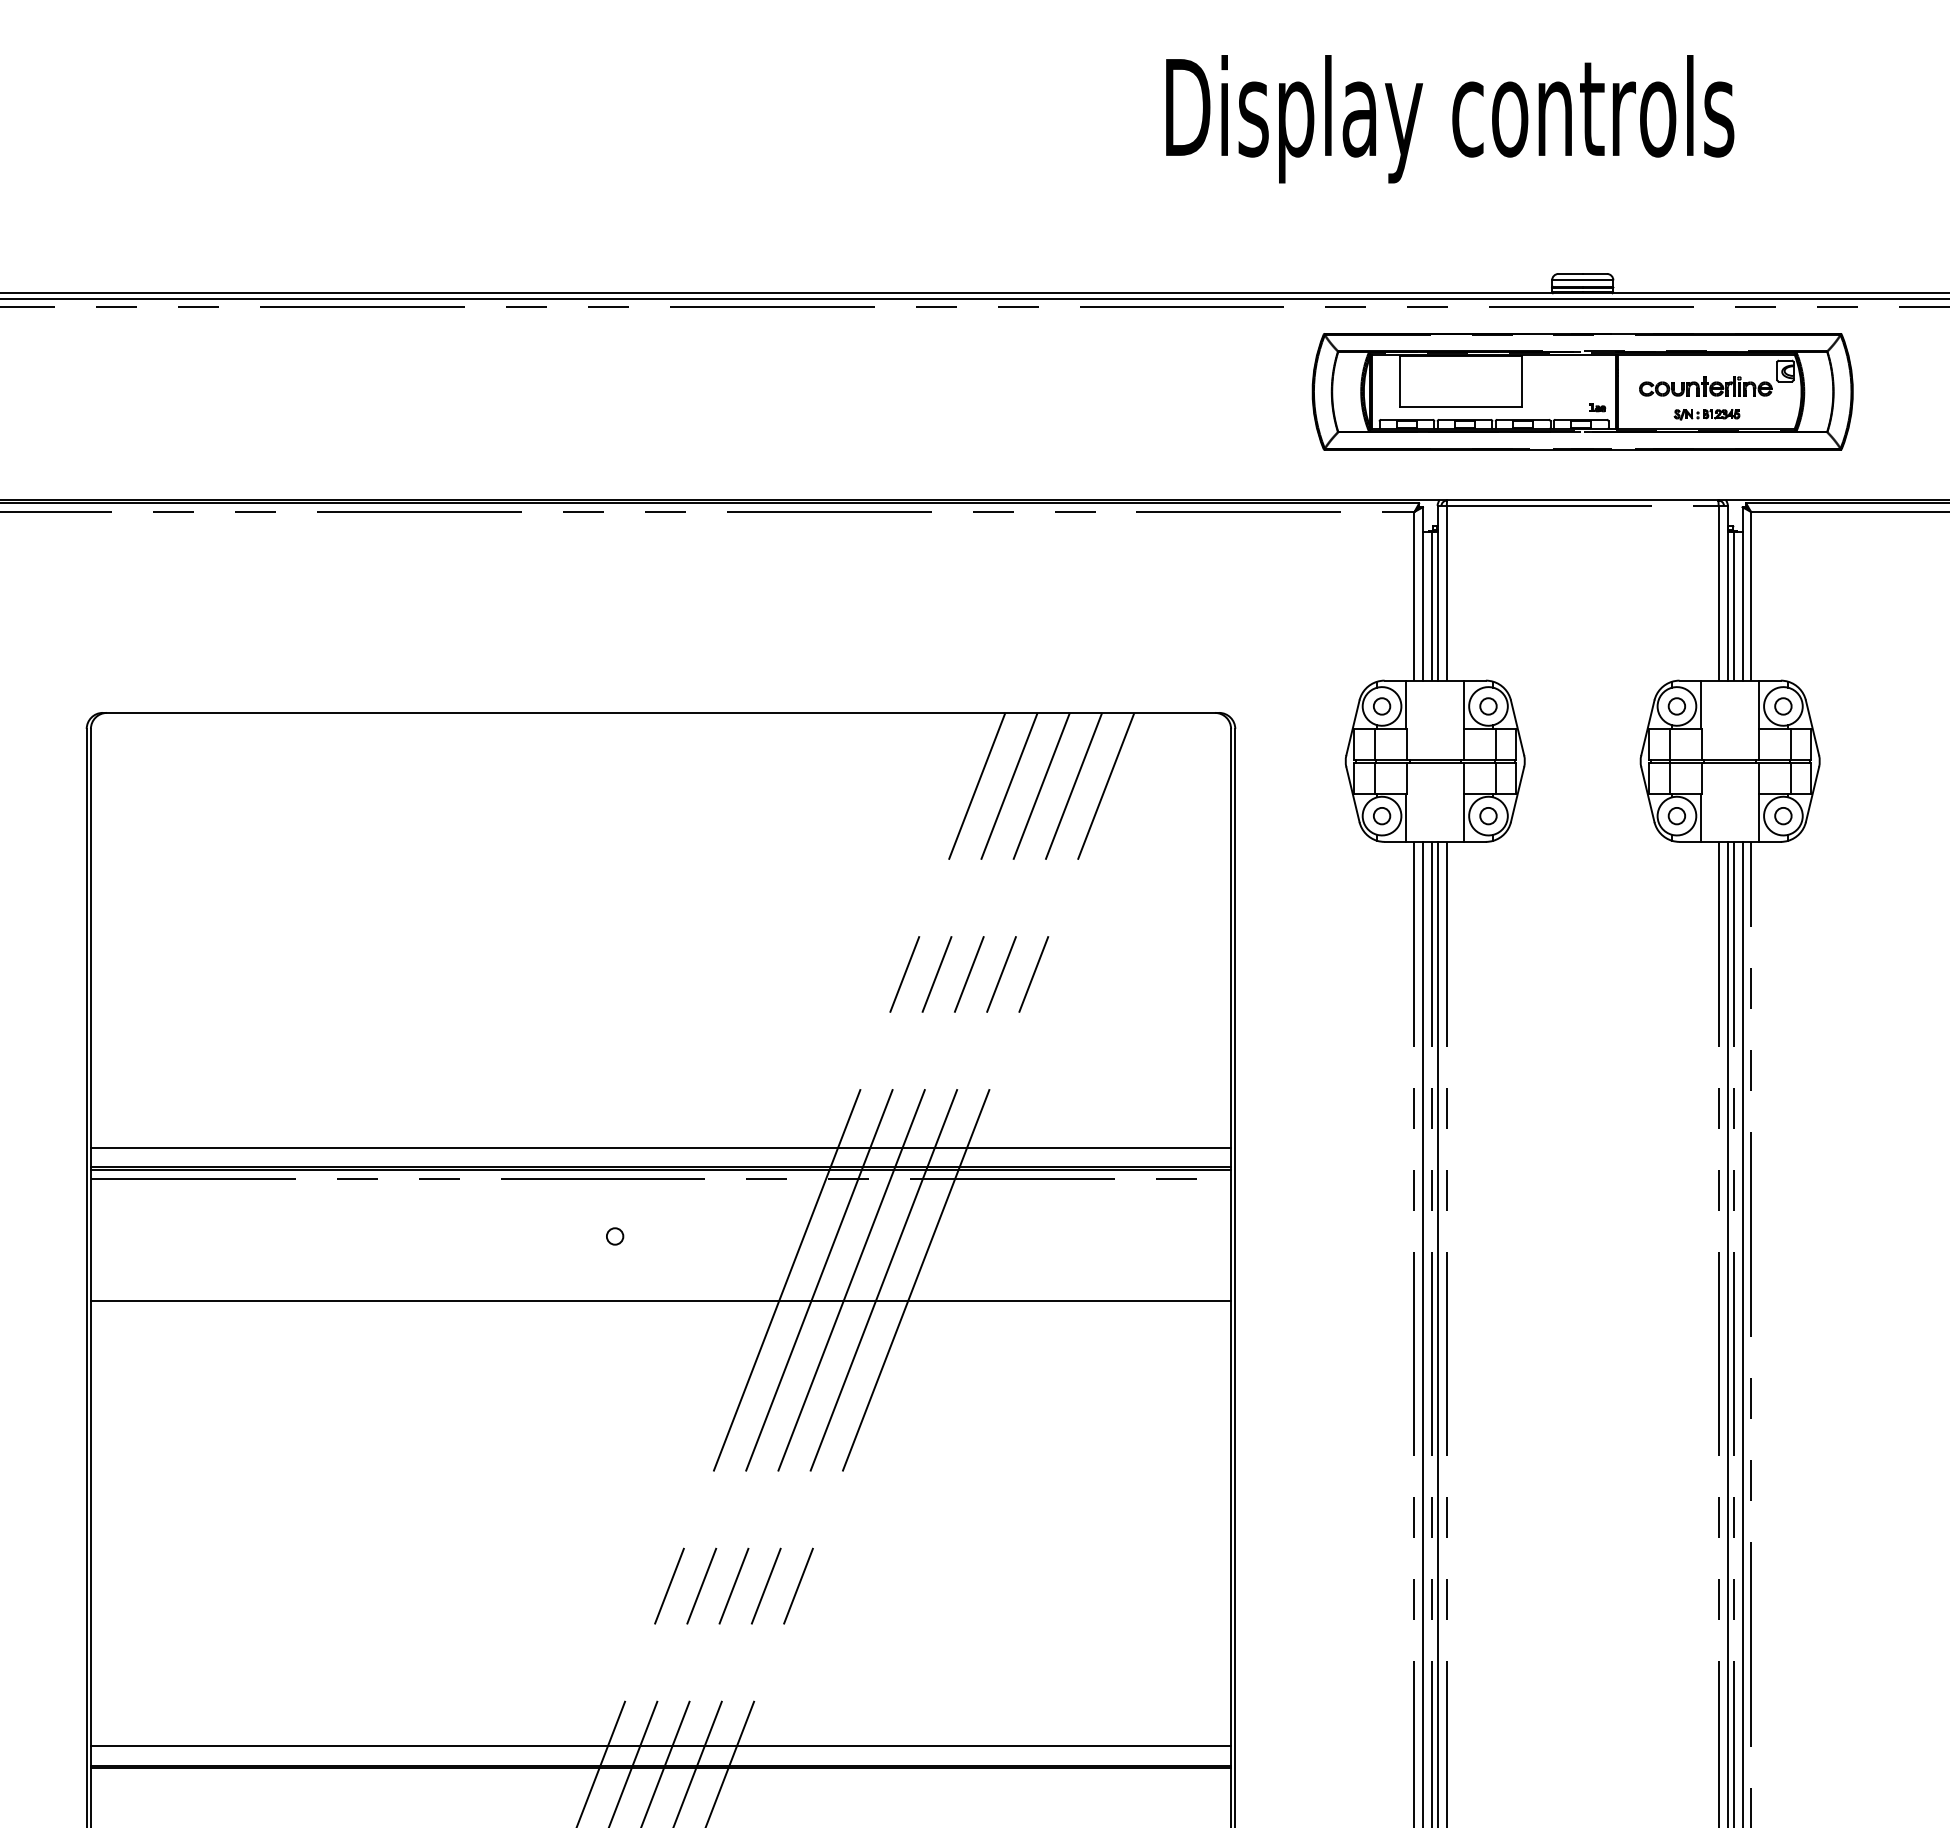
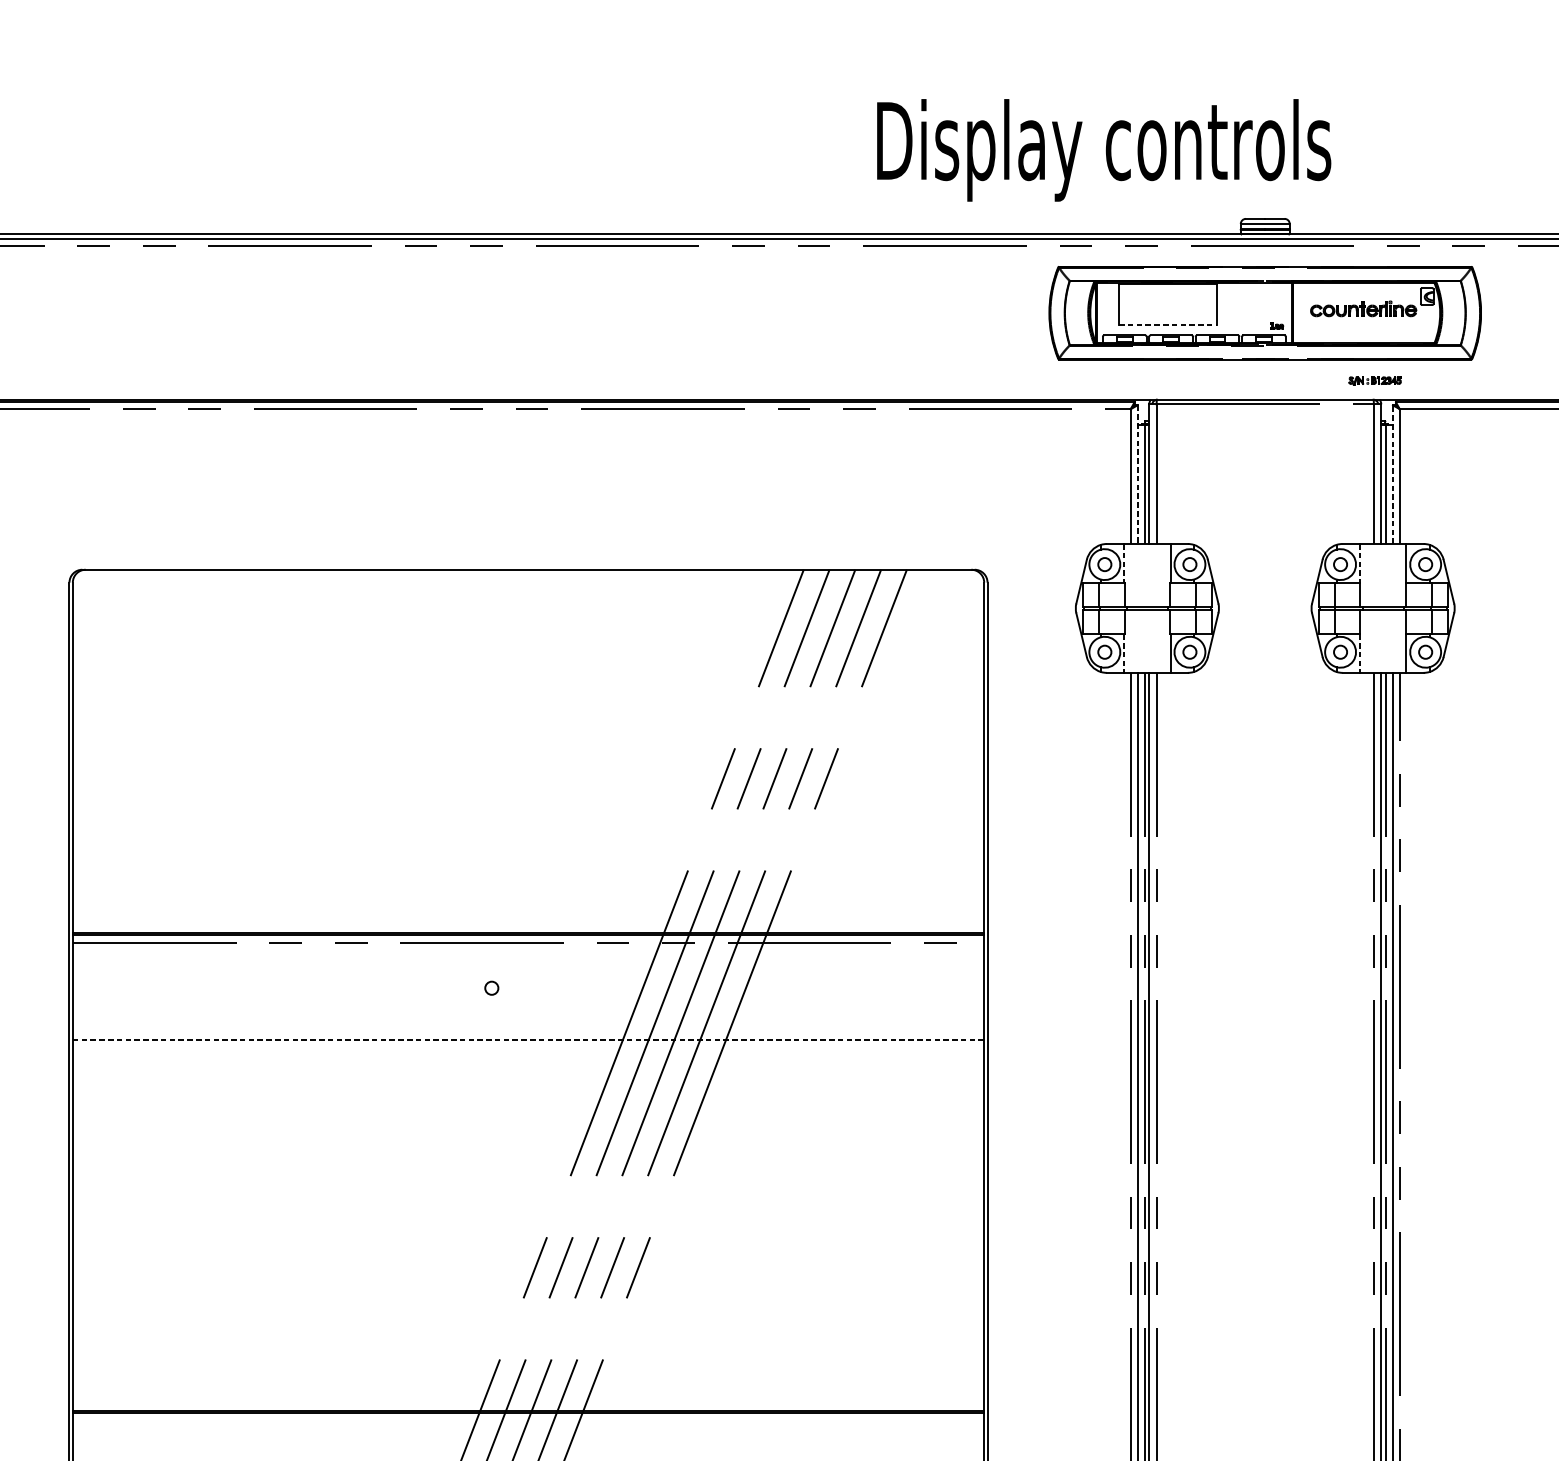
text: (1450, 119) -> (1104, 150), moved
line: (1461, 407) -> (1168, 325), solid -> dashed
part: (1706, 414) -> (1374, 380), moved
line: (1422, 593) -> (1137, 474), solid -> dashed
line: (1742, 593) -> (1392, 474), solid -> dashed
line: (1406, 705) -> (1124, 563), solid -> dashed
line: (1701, 705) -> (1360, 563), solid -> dashed
line: (1406, 818) -> (1124, 654), solid -> dashed
line: (1701, 818) -> (1360, 654), solid -> dashed
line: (660, 1148) -> (528, 917), removed
line: (661, 1301) -> (528, 1040), solid -> dashed
line: (660, 1746) -> (528, 1395), removed

